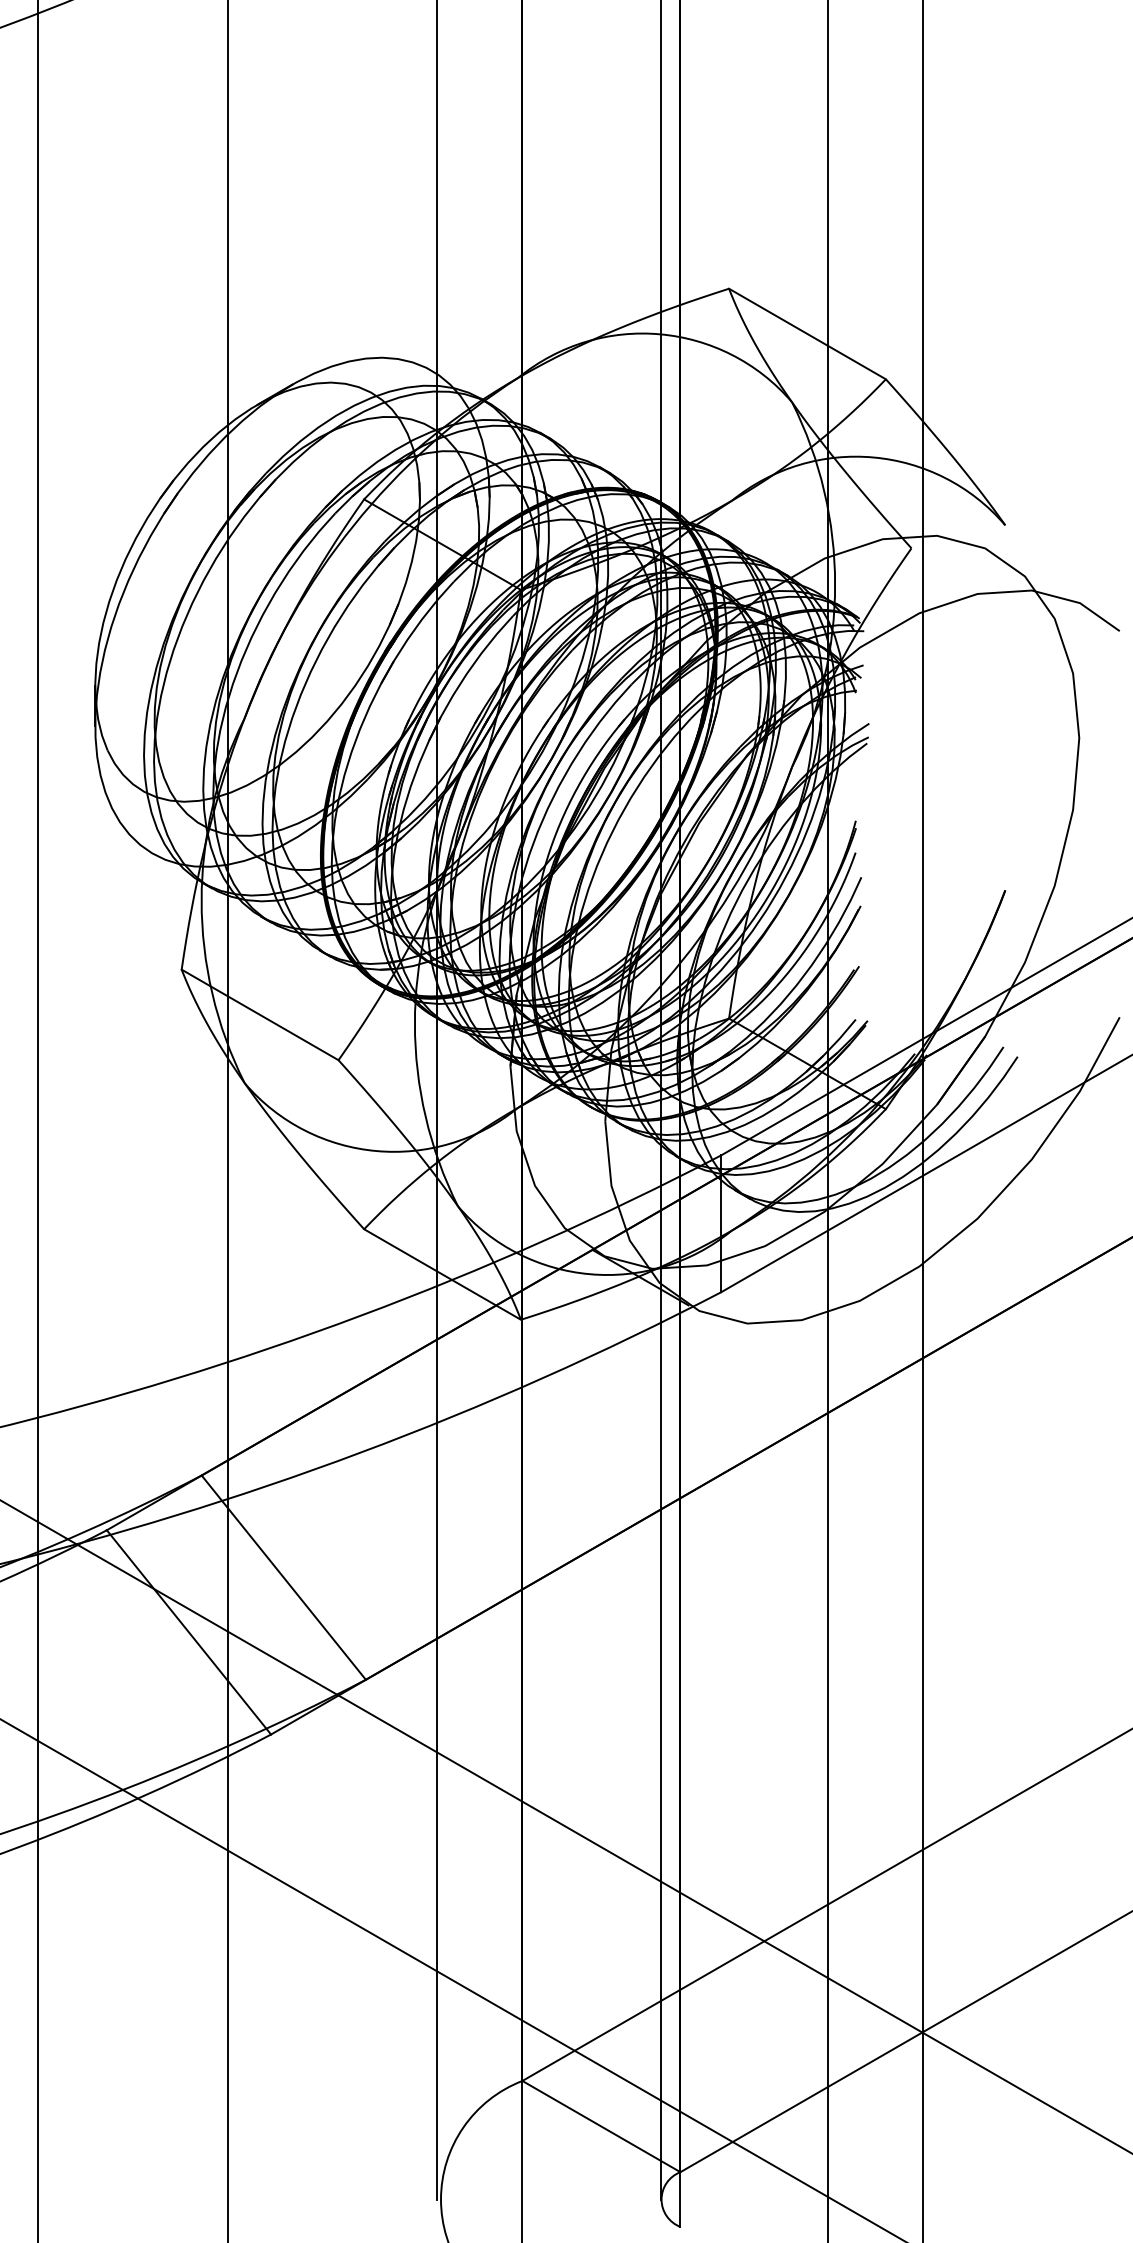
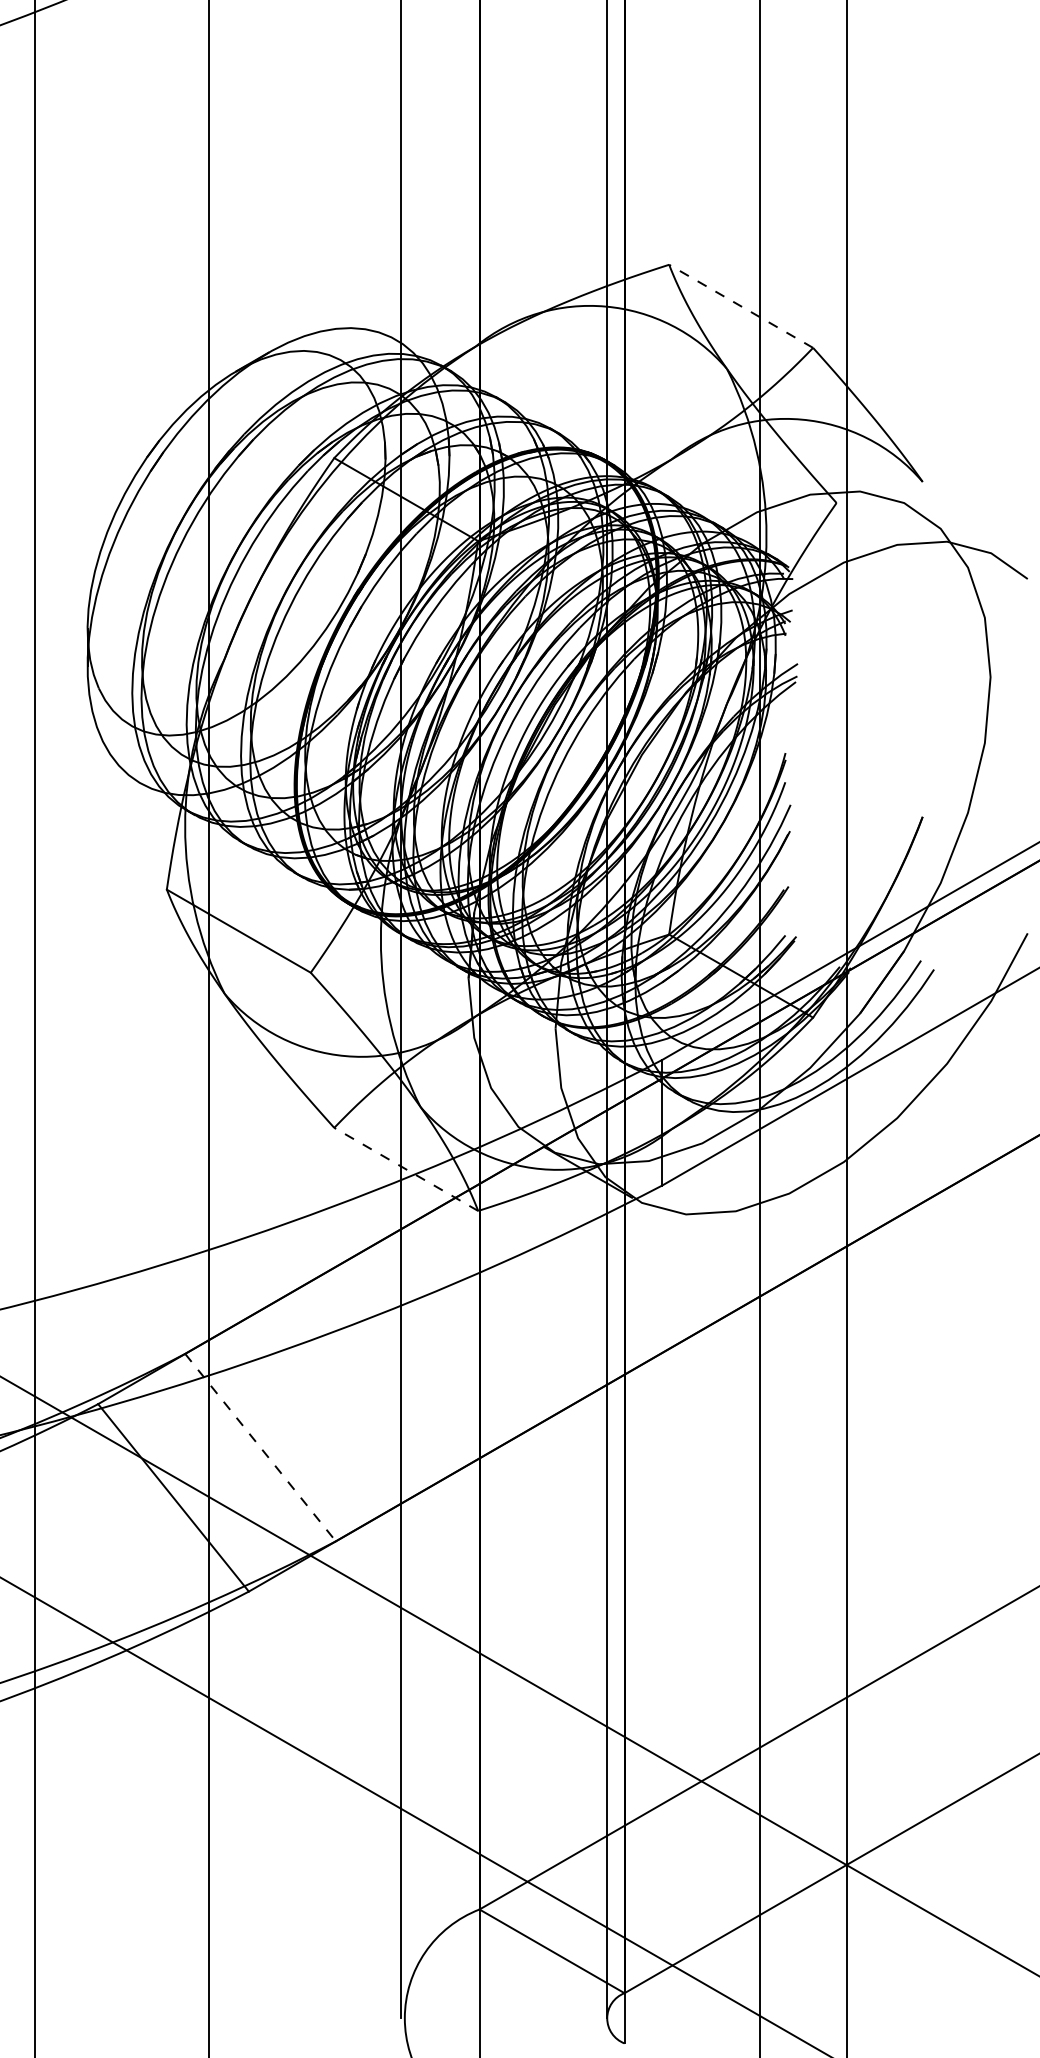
line: (807, 334) -> (741, 306), solid -> dashed
line: (442, 1274) -> (406, 1169), solid -> dashed
line: (284, 1578) -> (261, 1448), solid -> dashed

